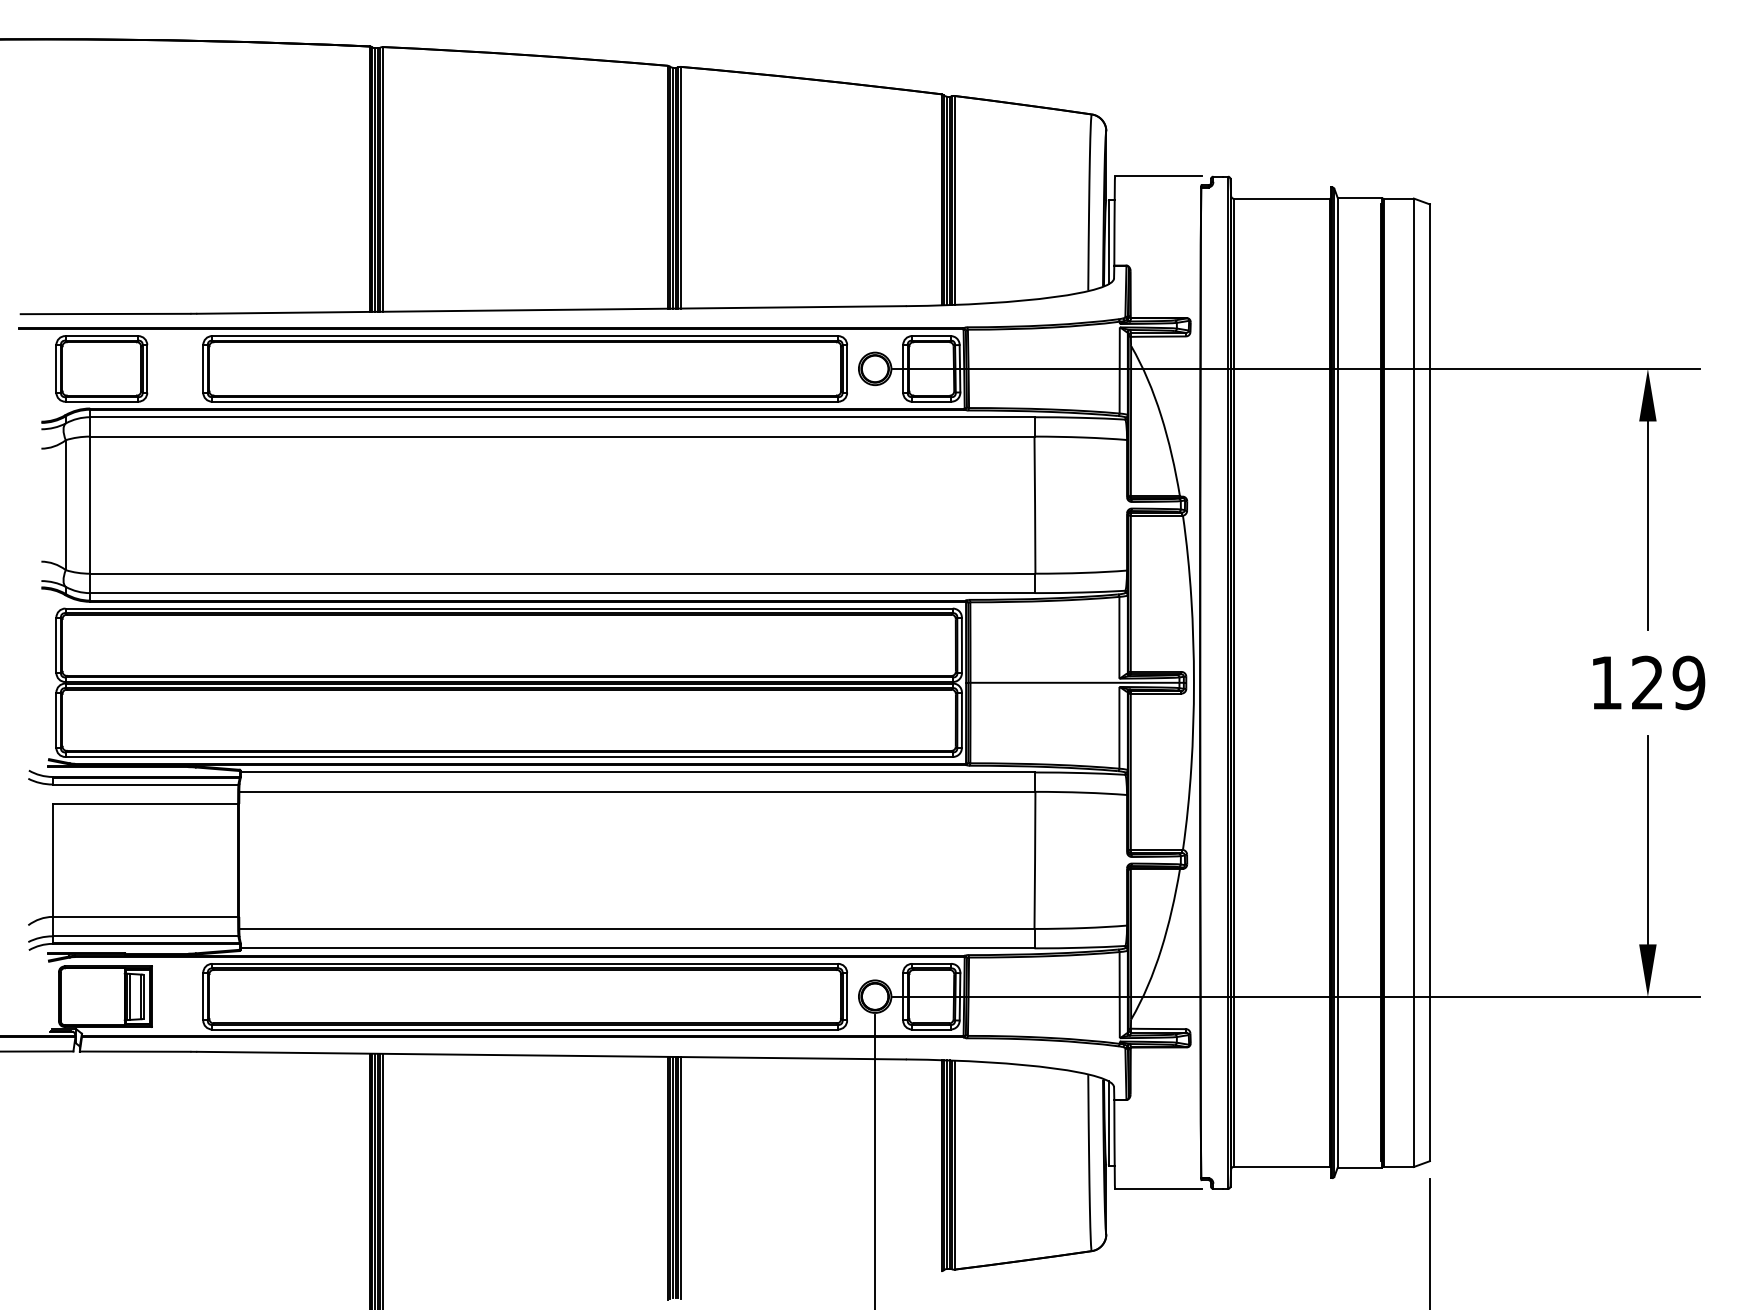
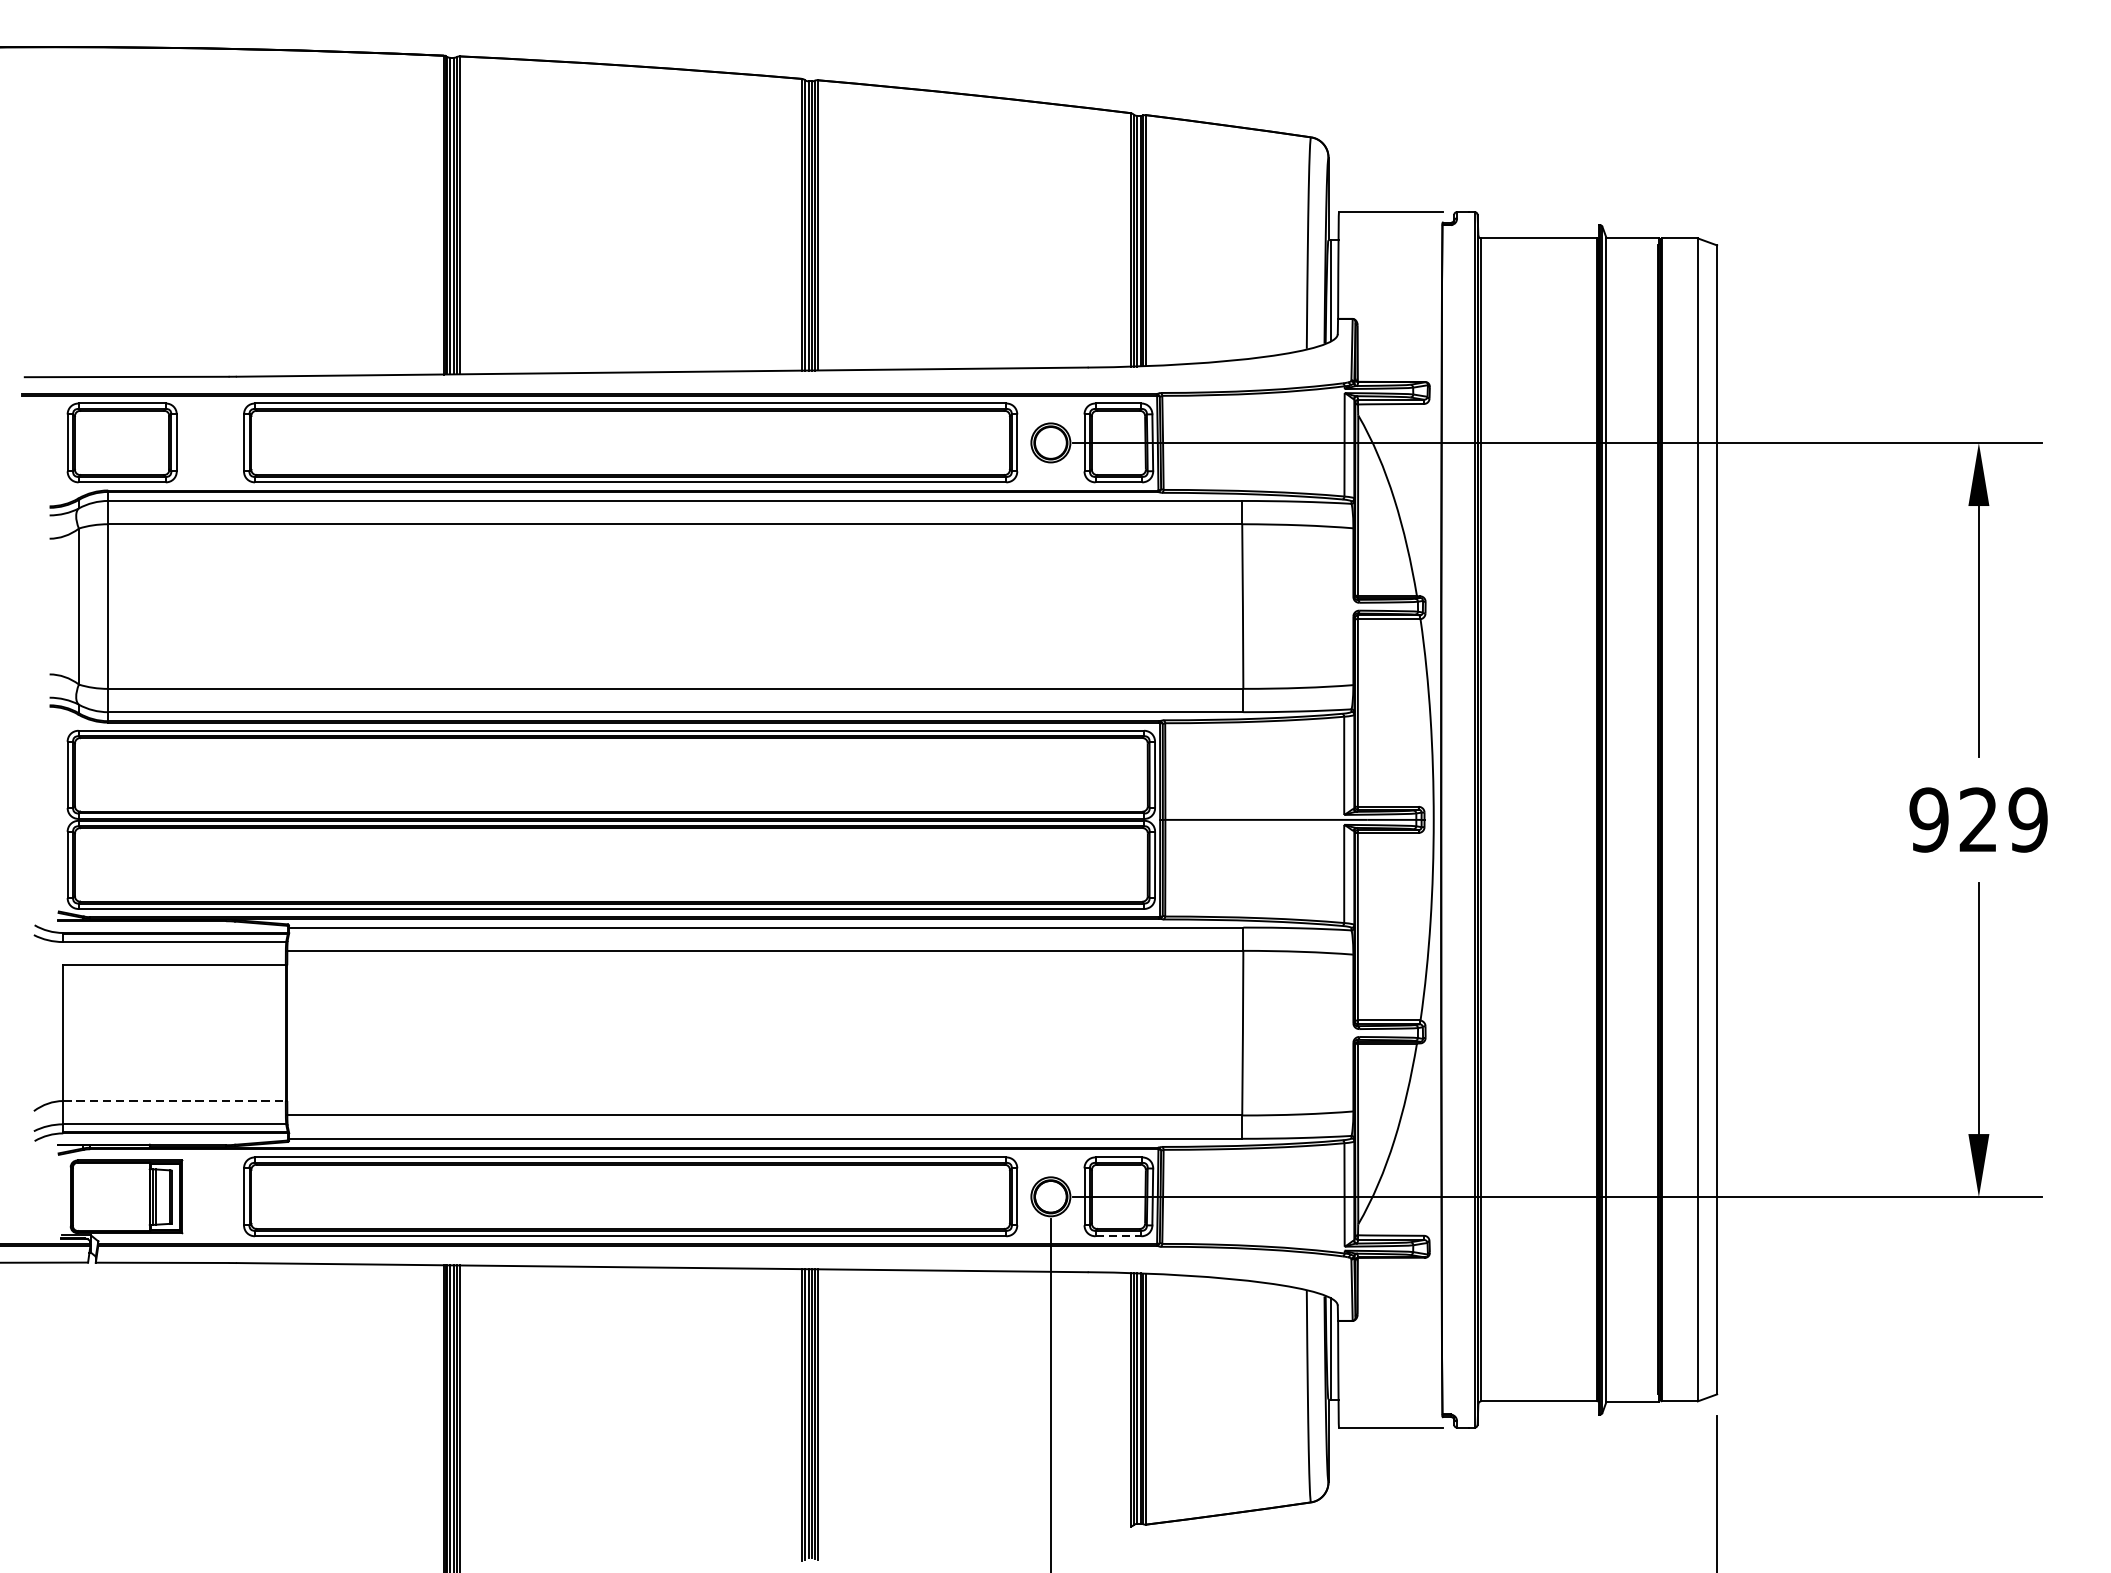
text: (1606, 682) -> (1929, 819), 129 -> 929
line: (145, 916) -> (174, 1100), solid -> dashed
line: (931, 1029) -> (1118, 1236), solid -> dashed

